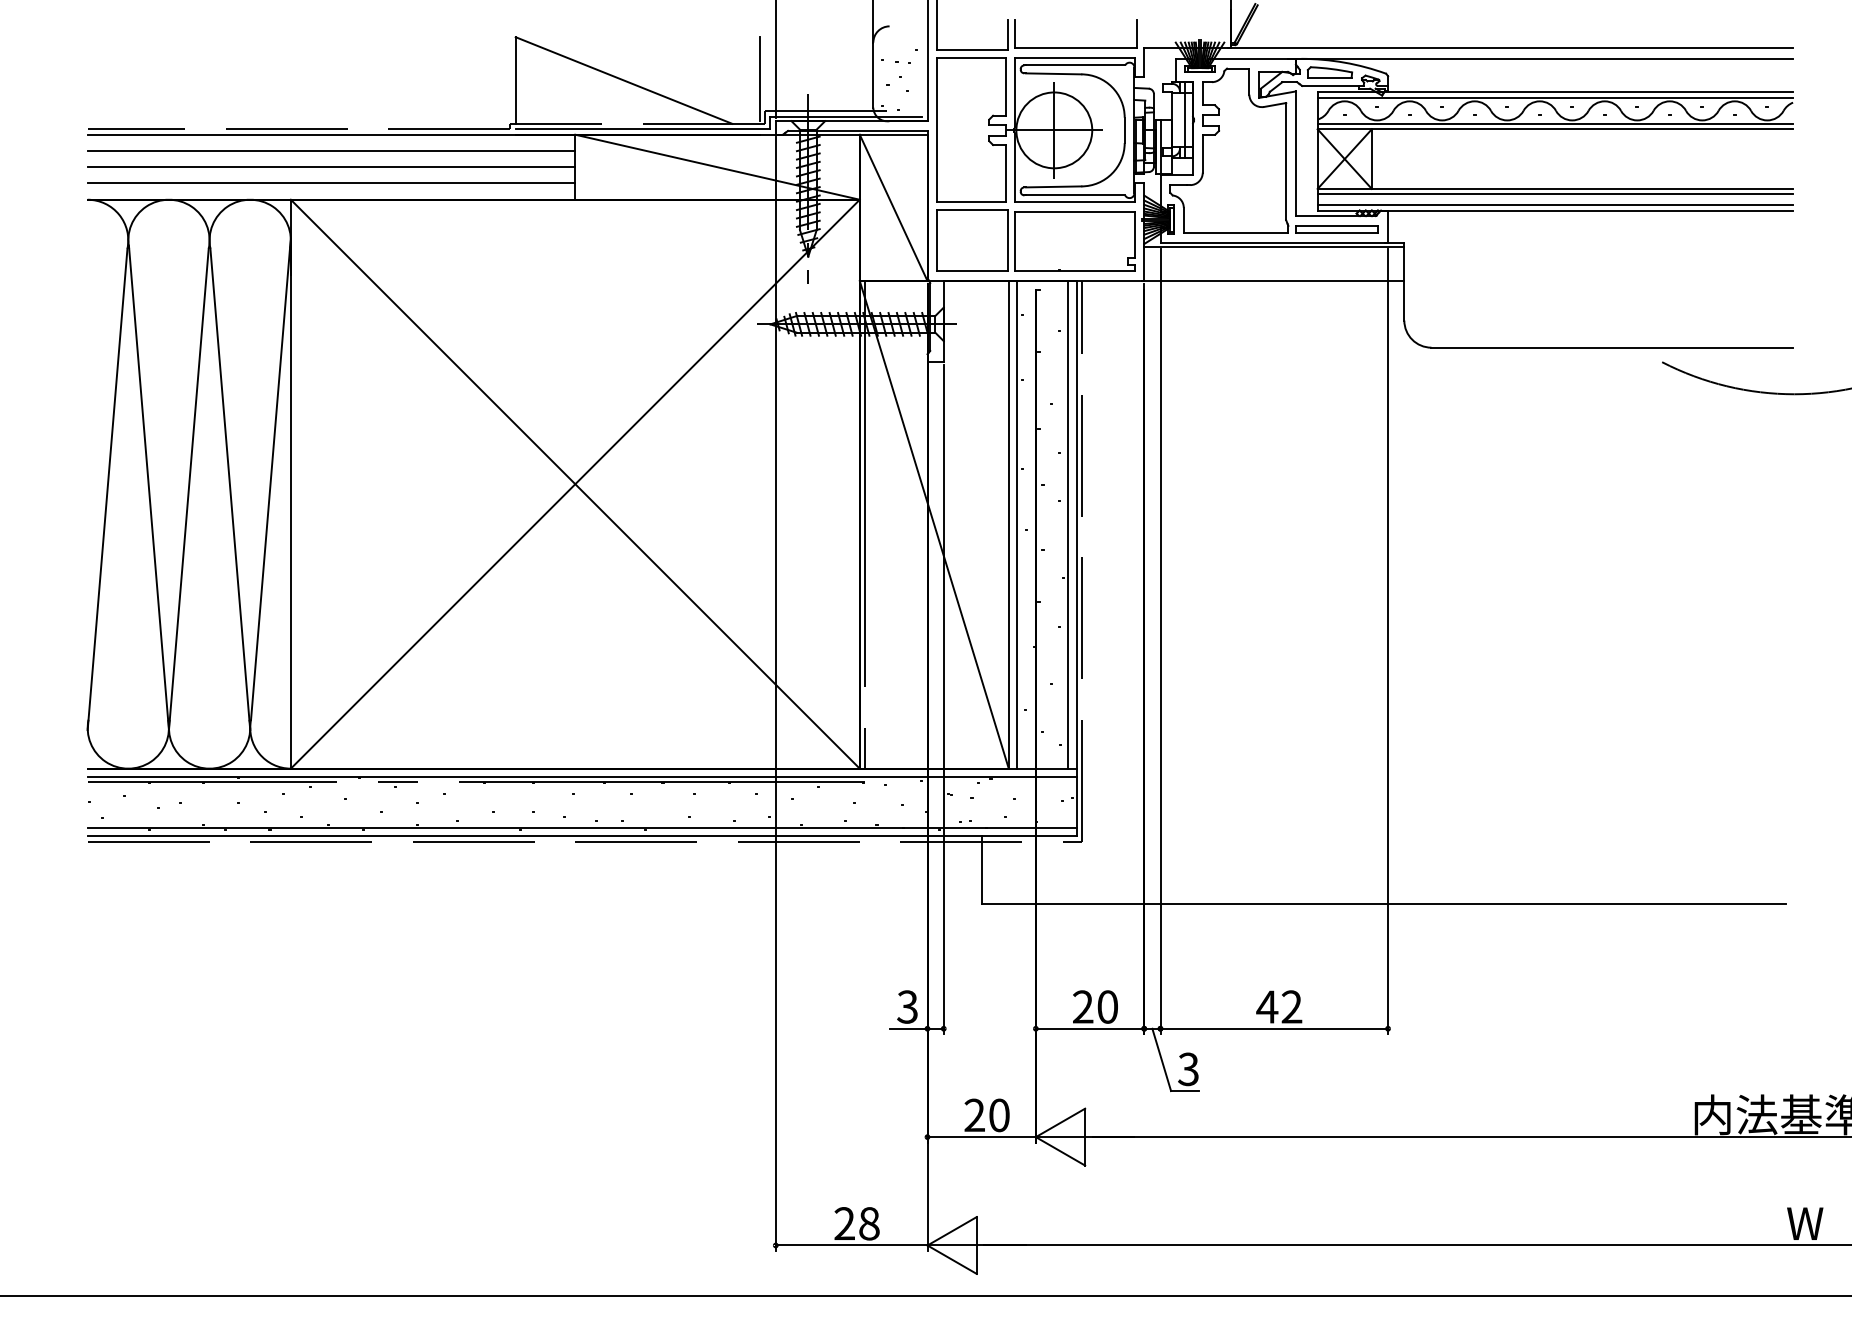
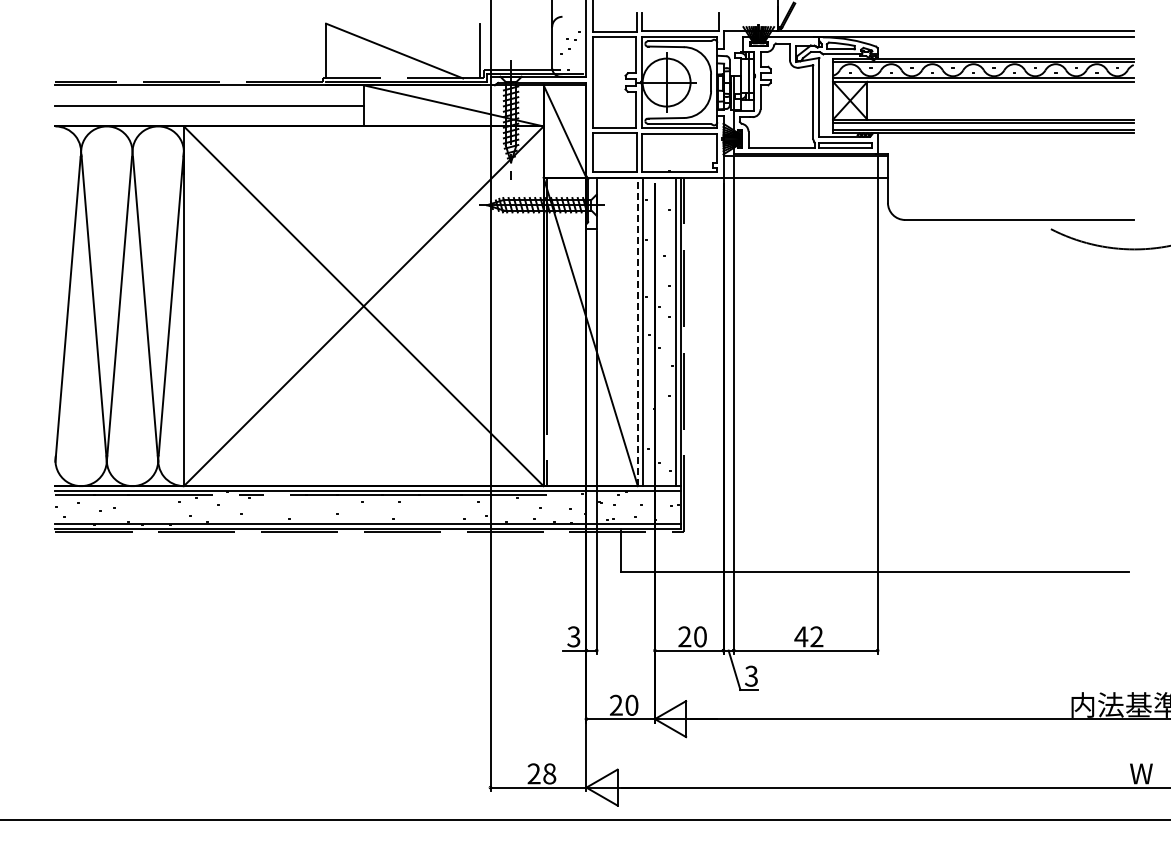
line: (331, 150) -> (209, 95), removed
line: (331, 184) -> (209, 116), removed
line: (1008, 524) -> (637, 331), solid -> dashed

